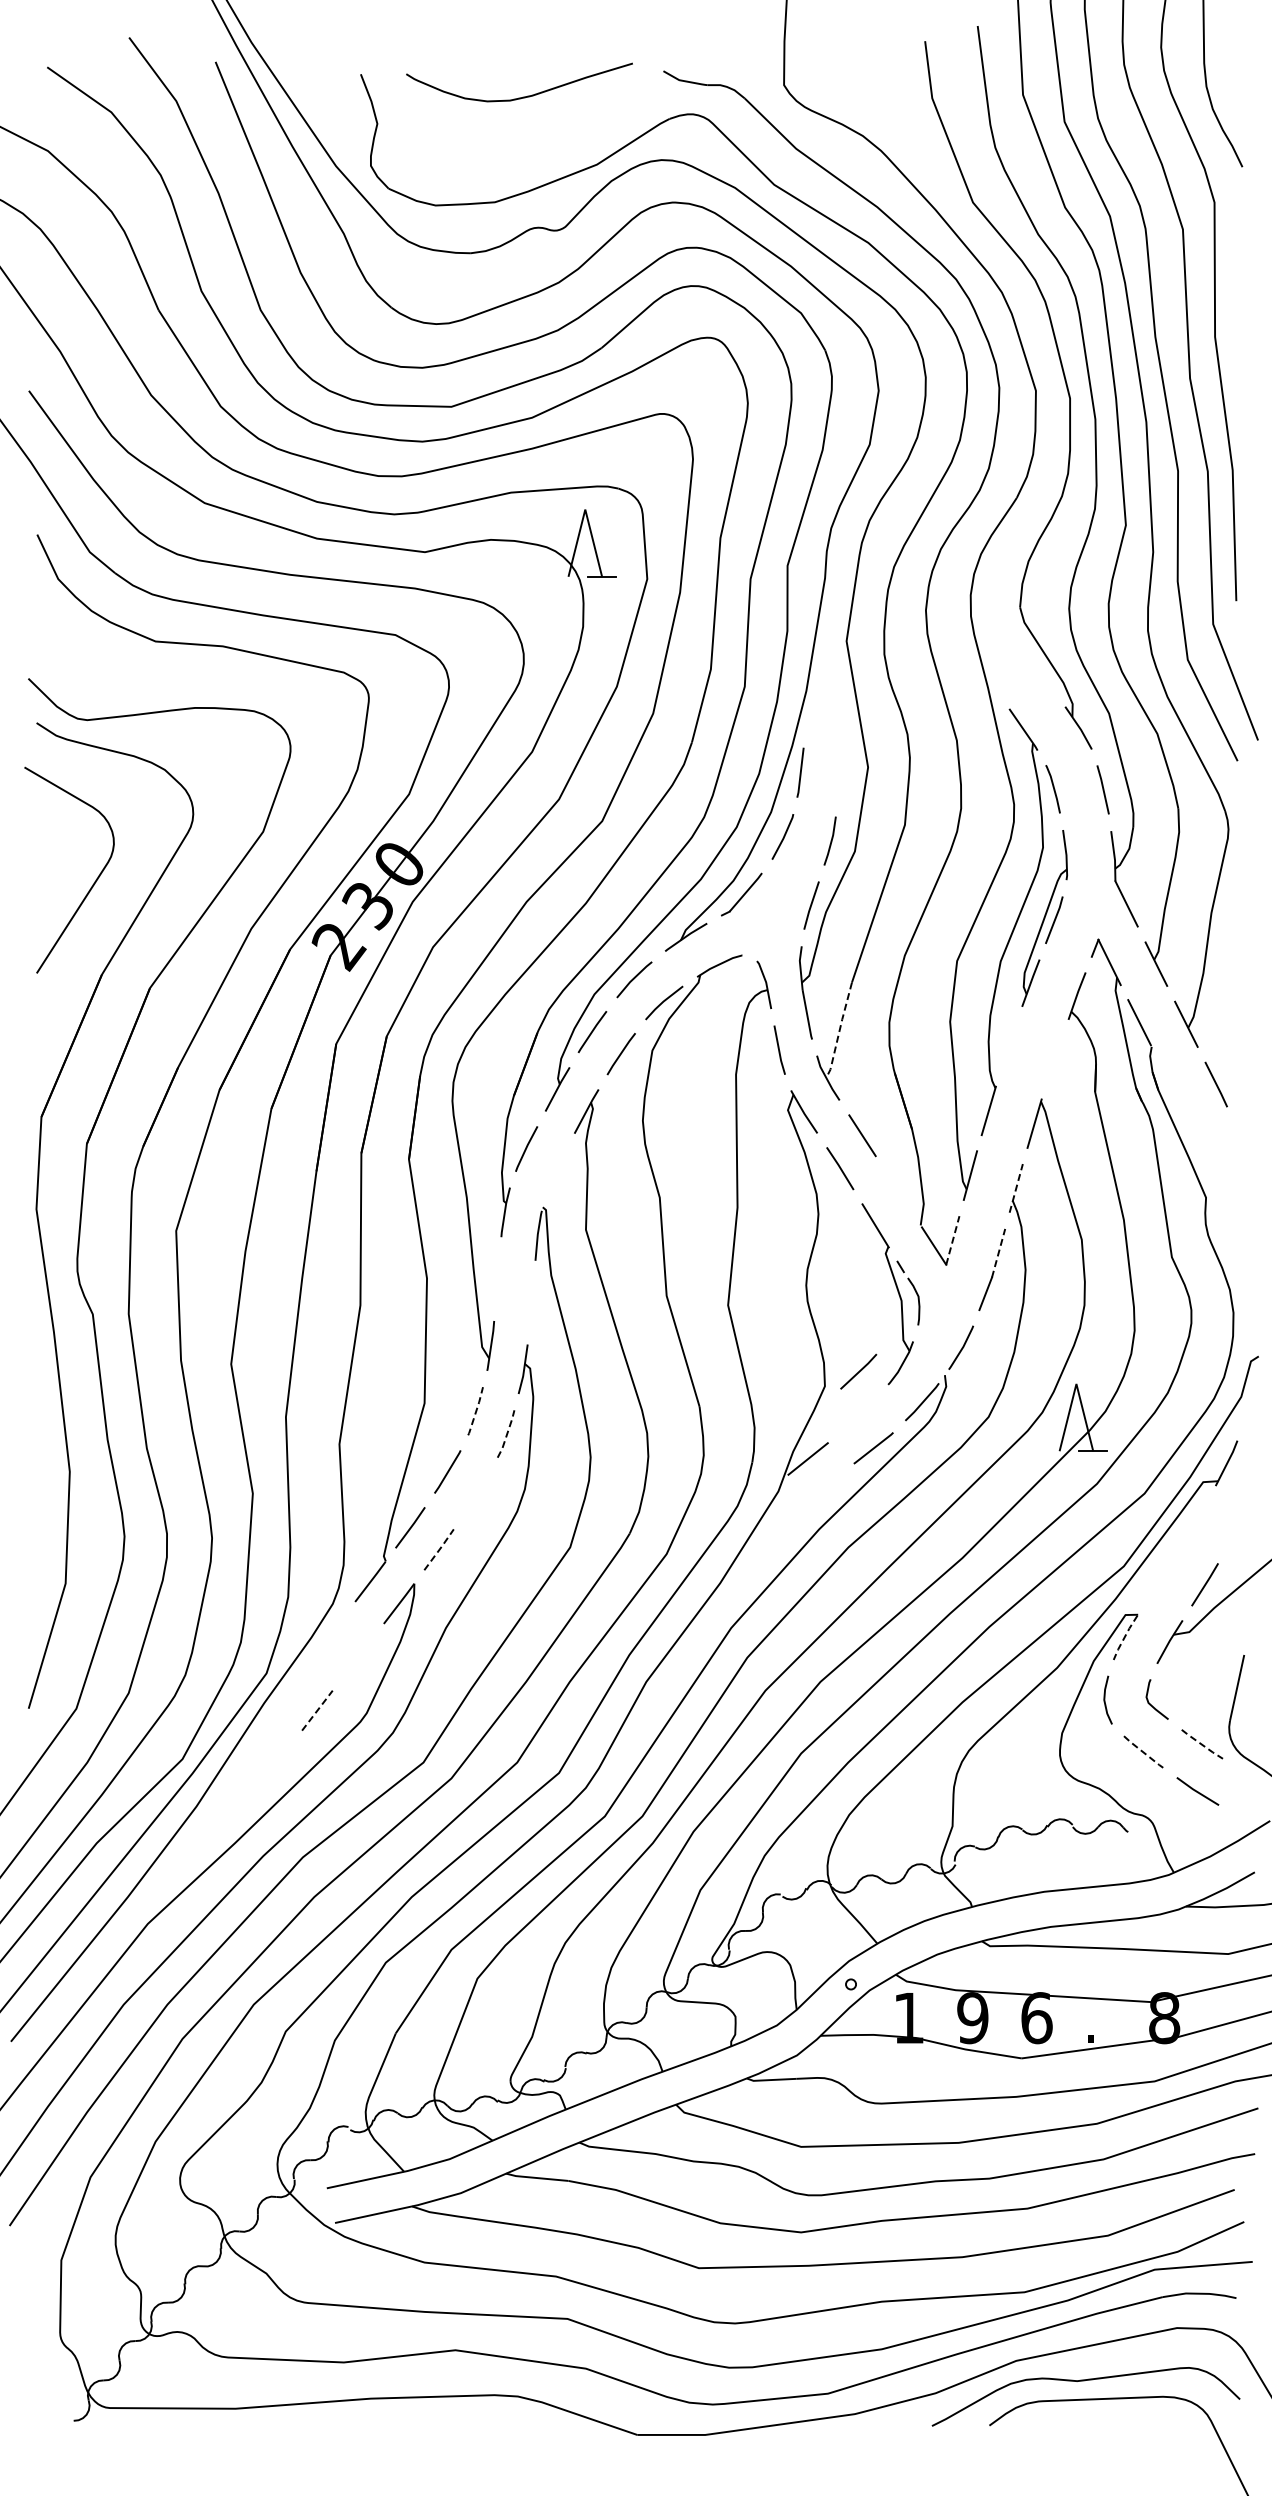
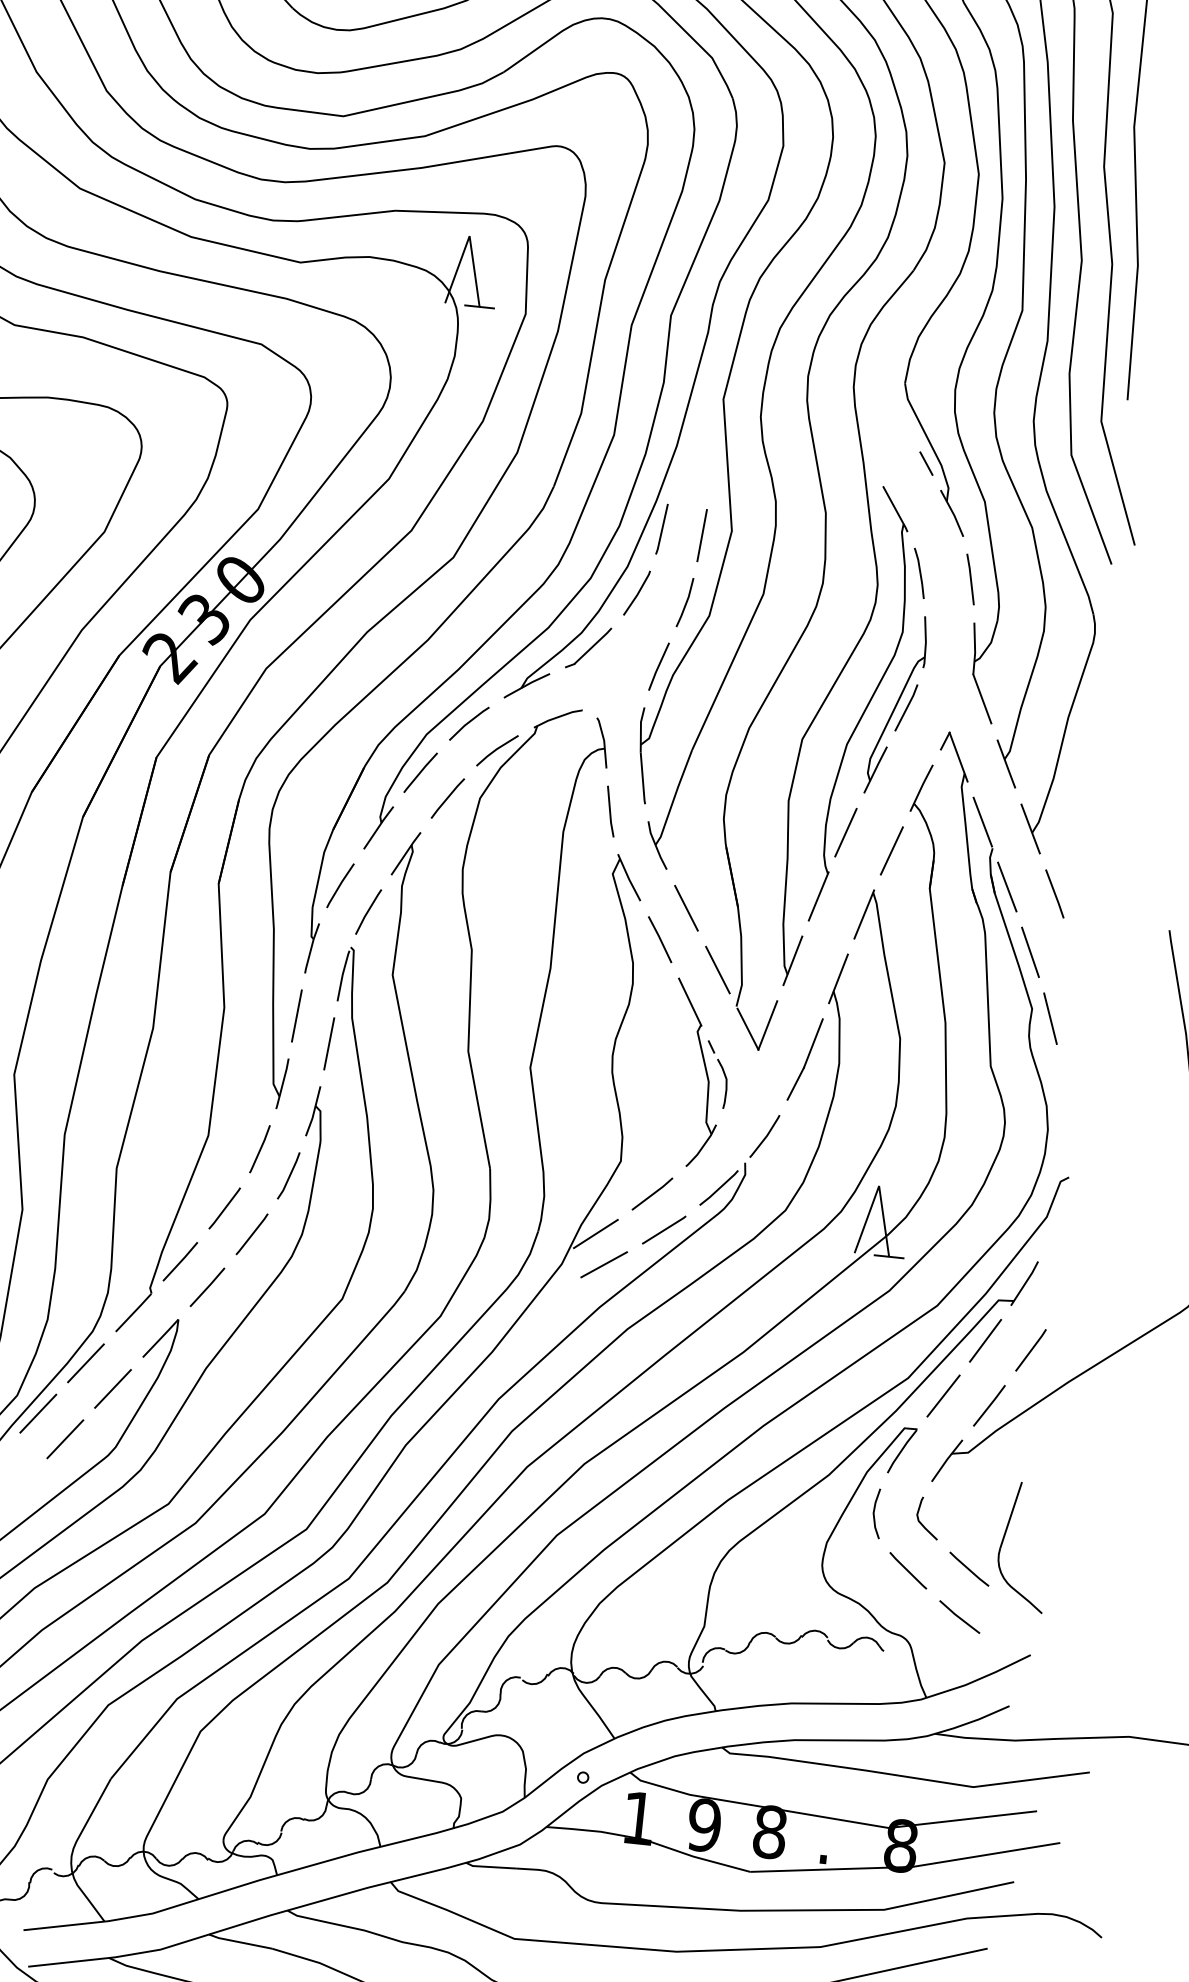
line: (1048, 682) -> (926, 463), added
line: (839, 774) -> (701, 535), added
line: (839, 1030) -> (674, 797), dashed -> solid
line: (1008, 1046) -> (845, 832), added
line: (1054, 1059) -> (891, 850), added
line: (1169, 1082) -> (1007, 886), added
line: (1198, 1143) -> (1030, 952), added
line: (556, 1171) -> (368, 911), added
line: (1016, 1187) -> (838, 977), dashed -> solid
line: (898, 1191) -> (717, 969), added
line: (1224, 1205) -> (1050, 1018), added
line: (952, 1240) -> (767, 1025), dashed -> solid
line: (998, 1252) -> (813, 1042), dashed -> solid
line: (497, 1278) -> (296, 1015), added
line: (531, 1302) -> (328, 1043), added
line: (858, 1371) -> (652, 1193), moved
line: (476, 1411) -> (260, 1149), dashed -> solid
line: (507, 1433) -> (290, 1175), dashed -> solid
line: (819, 1487) -> (604, 1264), added
line: (476, 1493) -> (251, 1233), added
line: (1194, 1522) -> (985, 1340), added
line: (1239, 1527) -> (1030, 1350), added
line: (440, 1549) -> (208, 1287), dashed -> solid
line: (1159, 1579) -> (943, 1395), added
line: (329, 1635) -> (85, 1363), added
line: (1124, 1637) -> (901, 1451), dashed -> solid
line: (357, 1657) -> (112, 1389), added
line: (288, 1688) -> (38, 1413), added
line: (317, 1710) -> (65, 1439), dashed -> solid
line: (1201, 1744) -> (968, 1569), dashed -> solid
line: (1143, 1752) -> (908, 1571), dashed -> solid
text: (1036, 2018) -> (769, 1832), 6 -> 8

